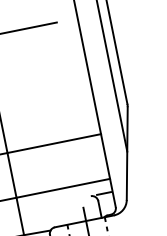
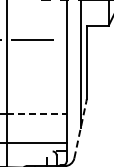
line: (55, 143) -> (37, 114), solid -> dashed
line: (127, 153) -> (80, 129), solid -> dashed

